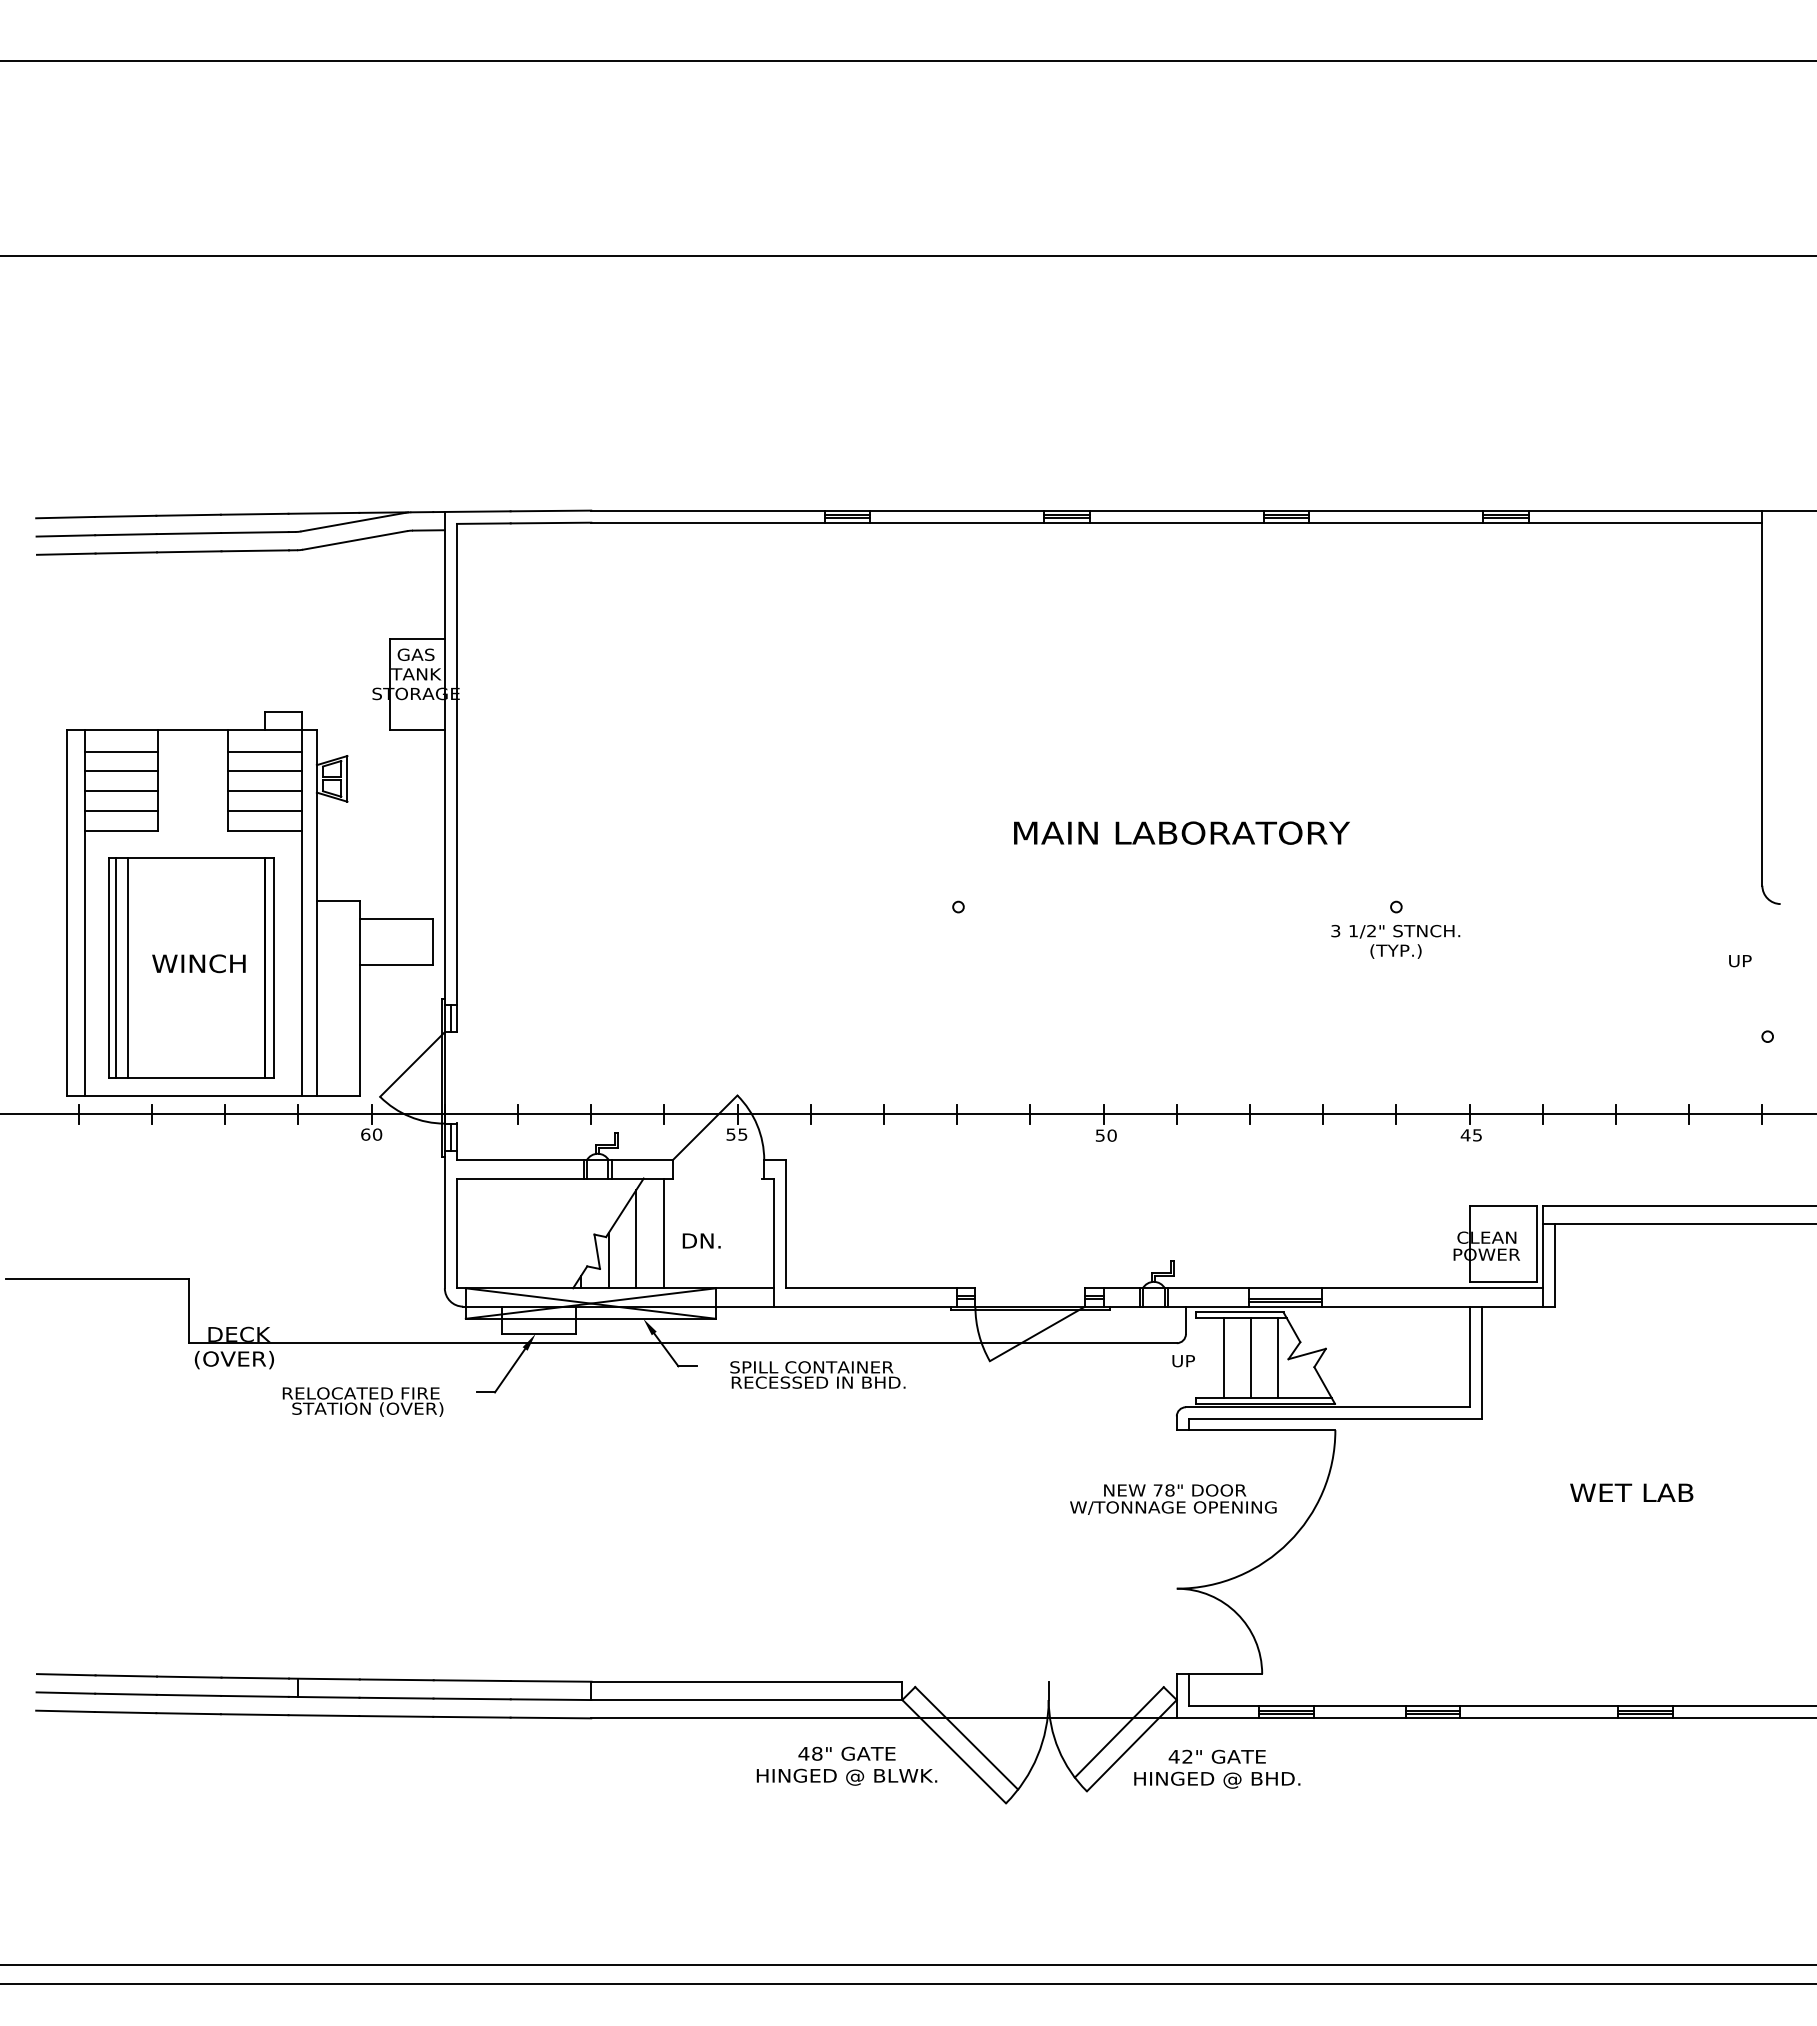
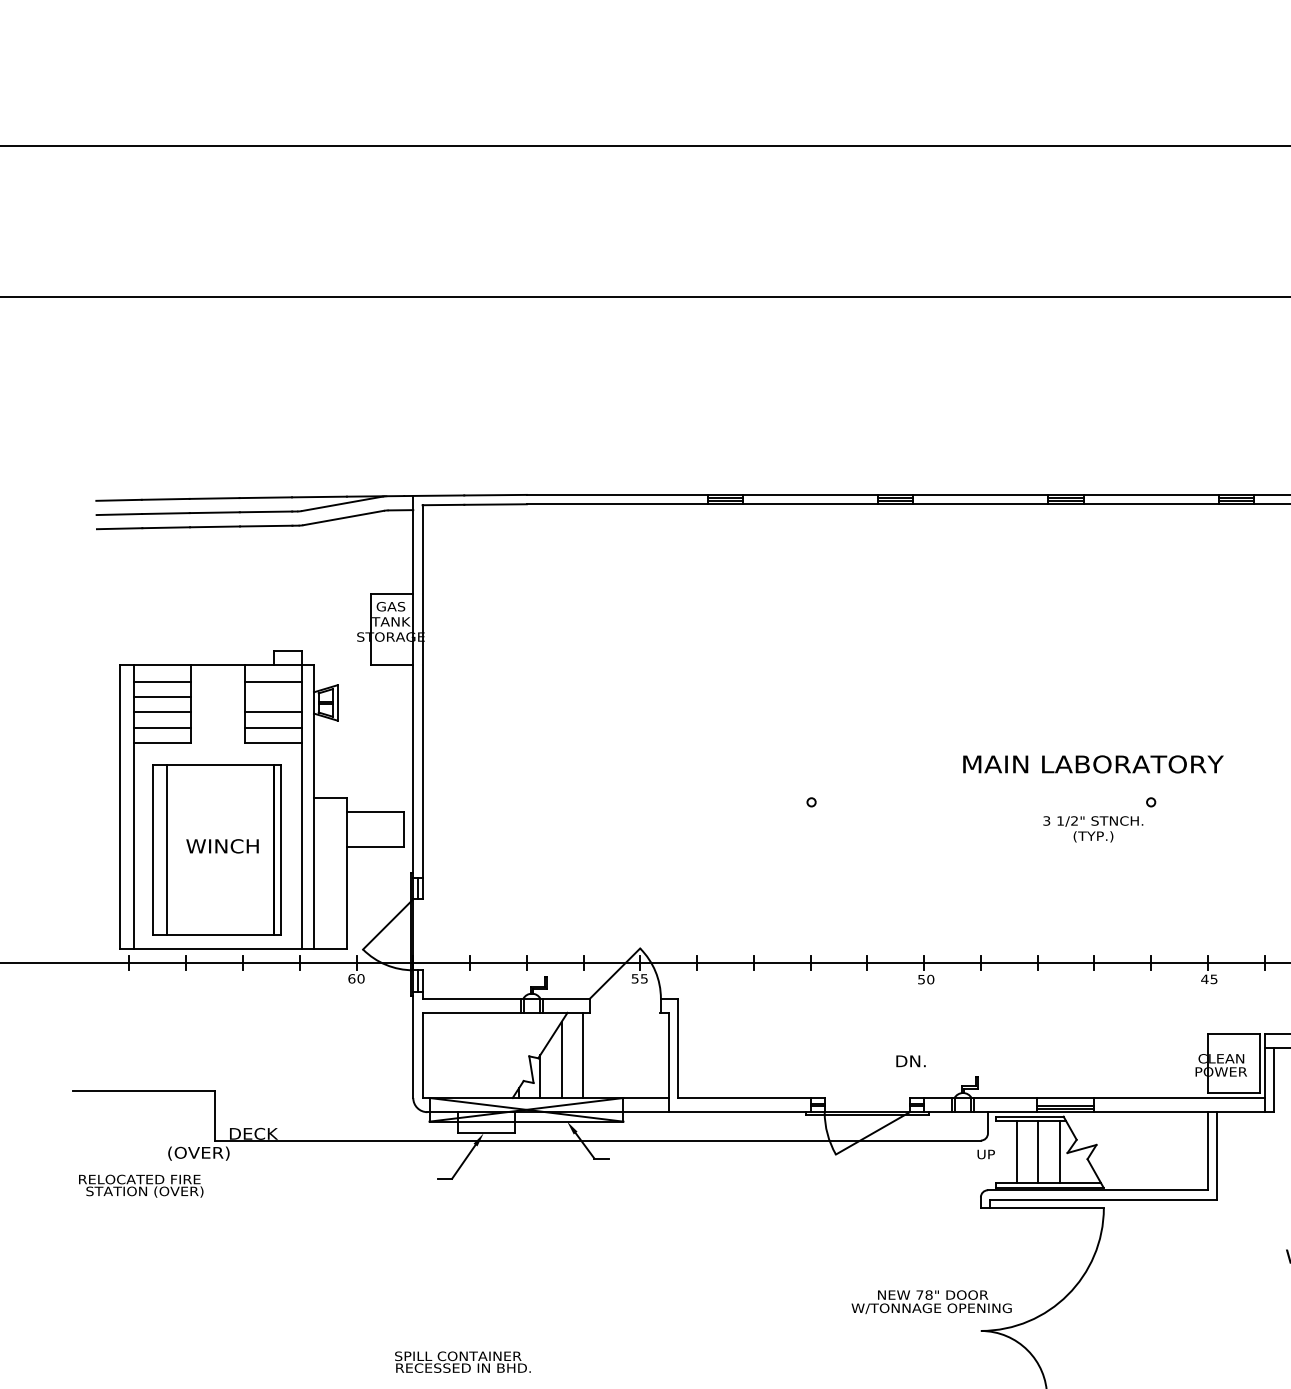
line: (264, 771) -> (273, 697), removed
text: (1181, 832) -> (1093, 763), moved
text: (1395, 941) -> (1093, 829), moved
line: (115, 967) -> (157, 849), removed
text: (701, 1240) -> (910, 1060), moved
text: (233, 1360) -> (198, 1153), moved
text: (817, 1374) -> (462, 1361), moved
text: (362, 1401) -> (140, 1185), moved
text: (1173, 1499) -> (931, 1302), moved

